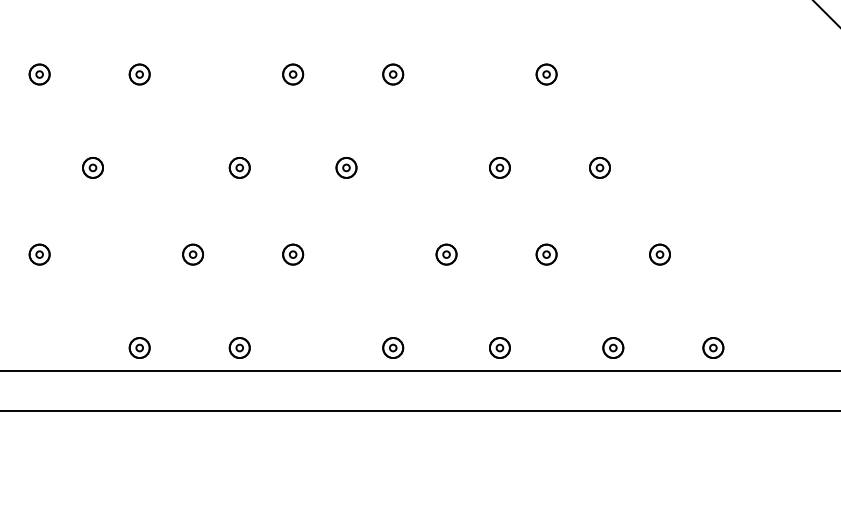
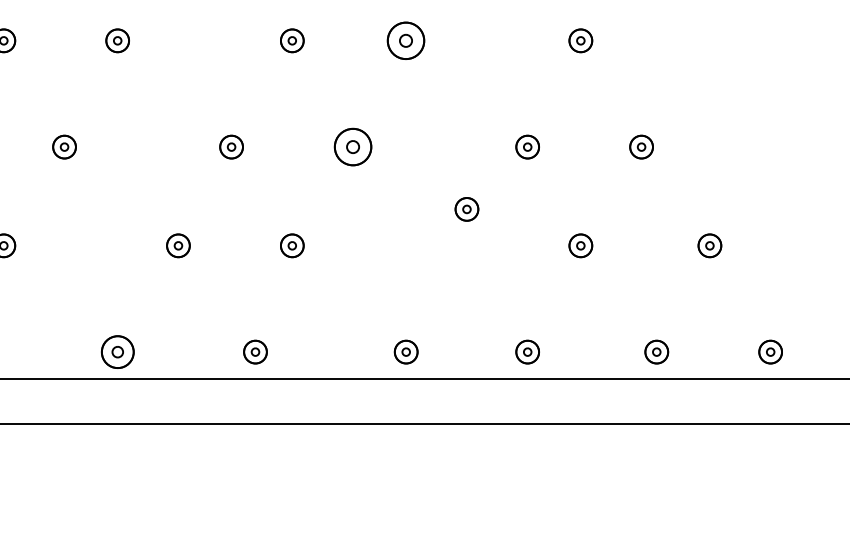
part: (393, 74) -> (406, 40), size x1.6
part: (346, 167) -> (353, 146), size x1.6
part: (446, 254) -> (466, 209), moved
part: (139, 347) -> (117, 351), size x1.4
part: (239, 347) -> (255, 351), moved

